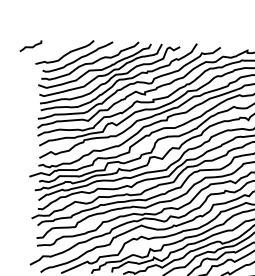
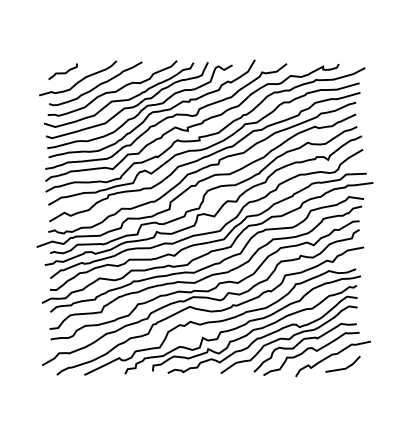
curve: (30, 46) -> (62, 72), moved

